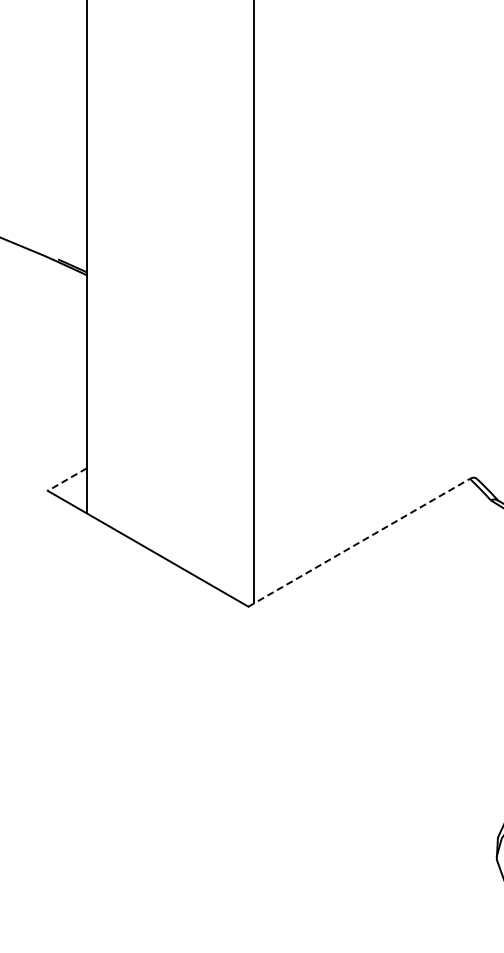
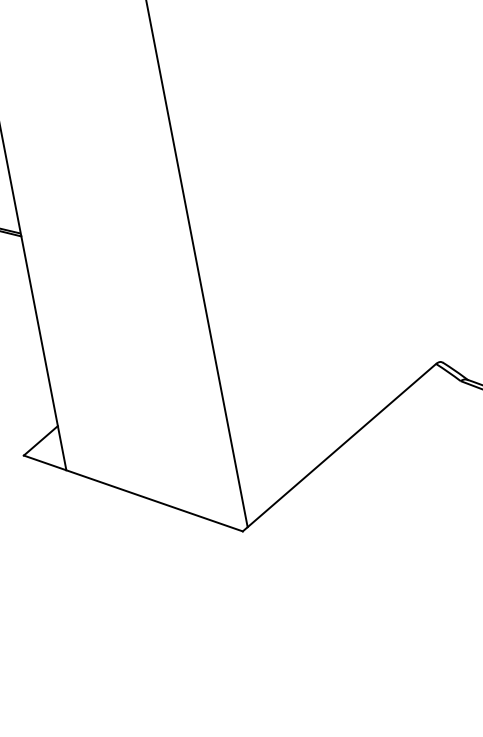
line: (67, 479) -> (41, 440), dashed -> solid
line: (359, 542) -> (339, 447), dashed -> solid

